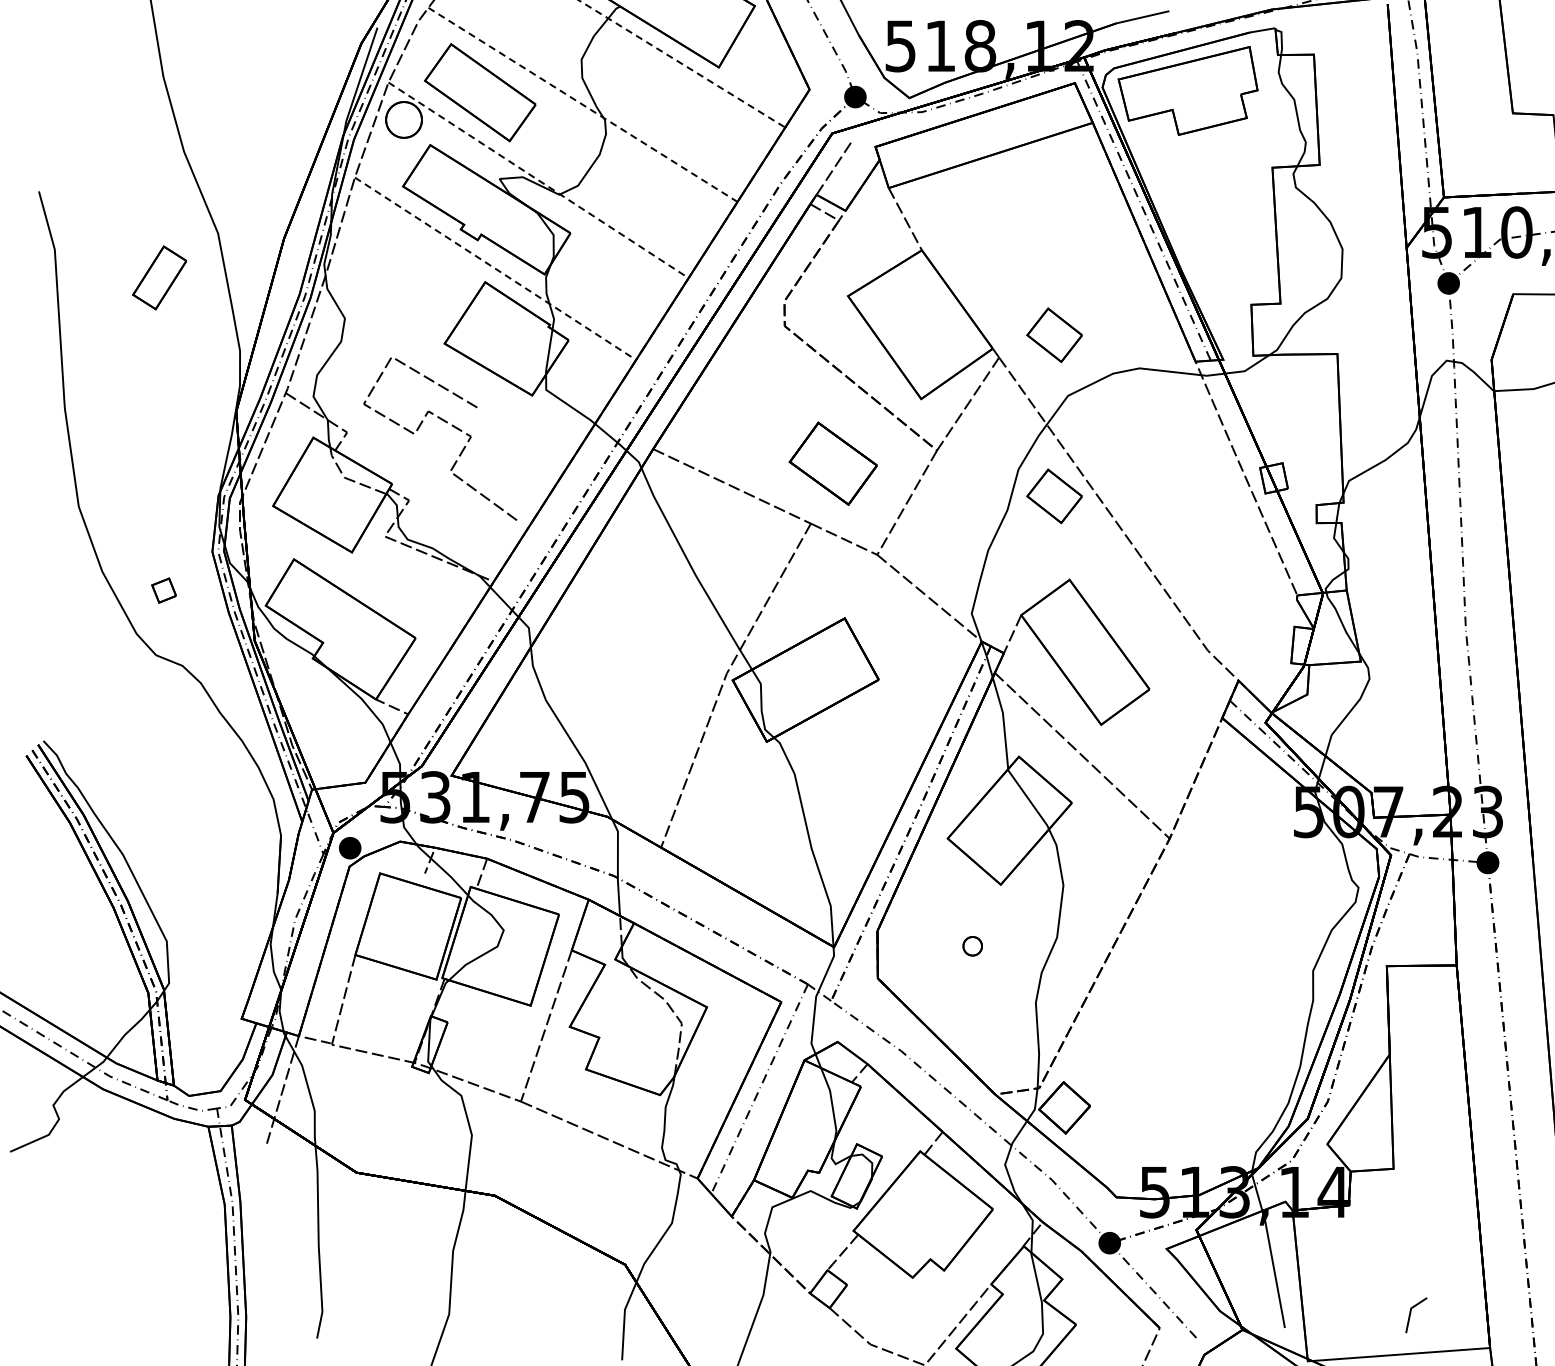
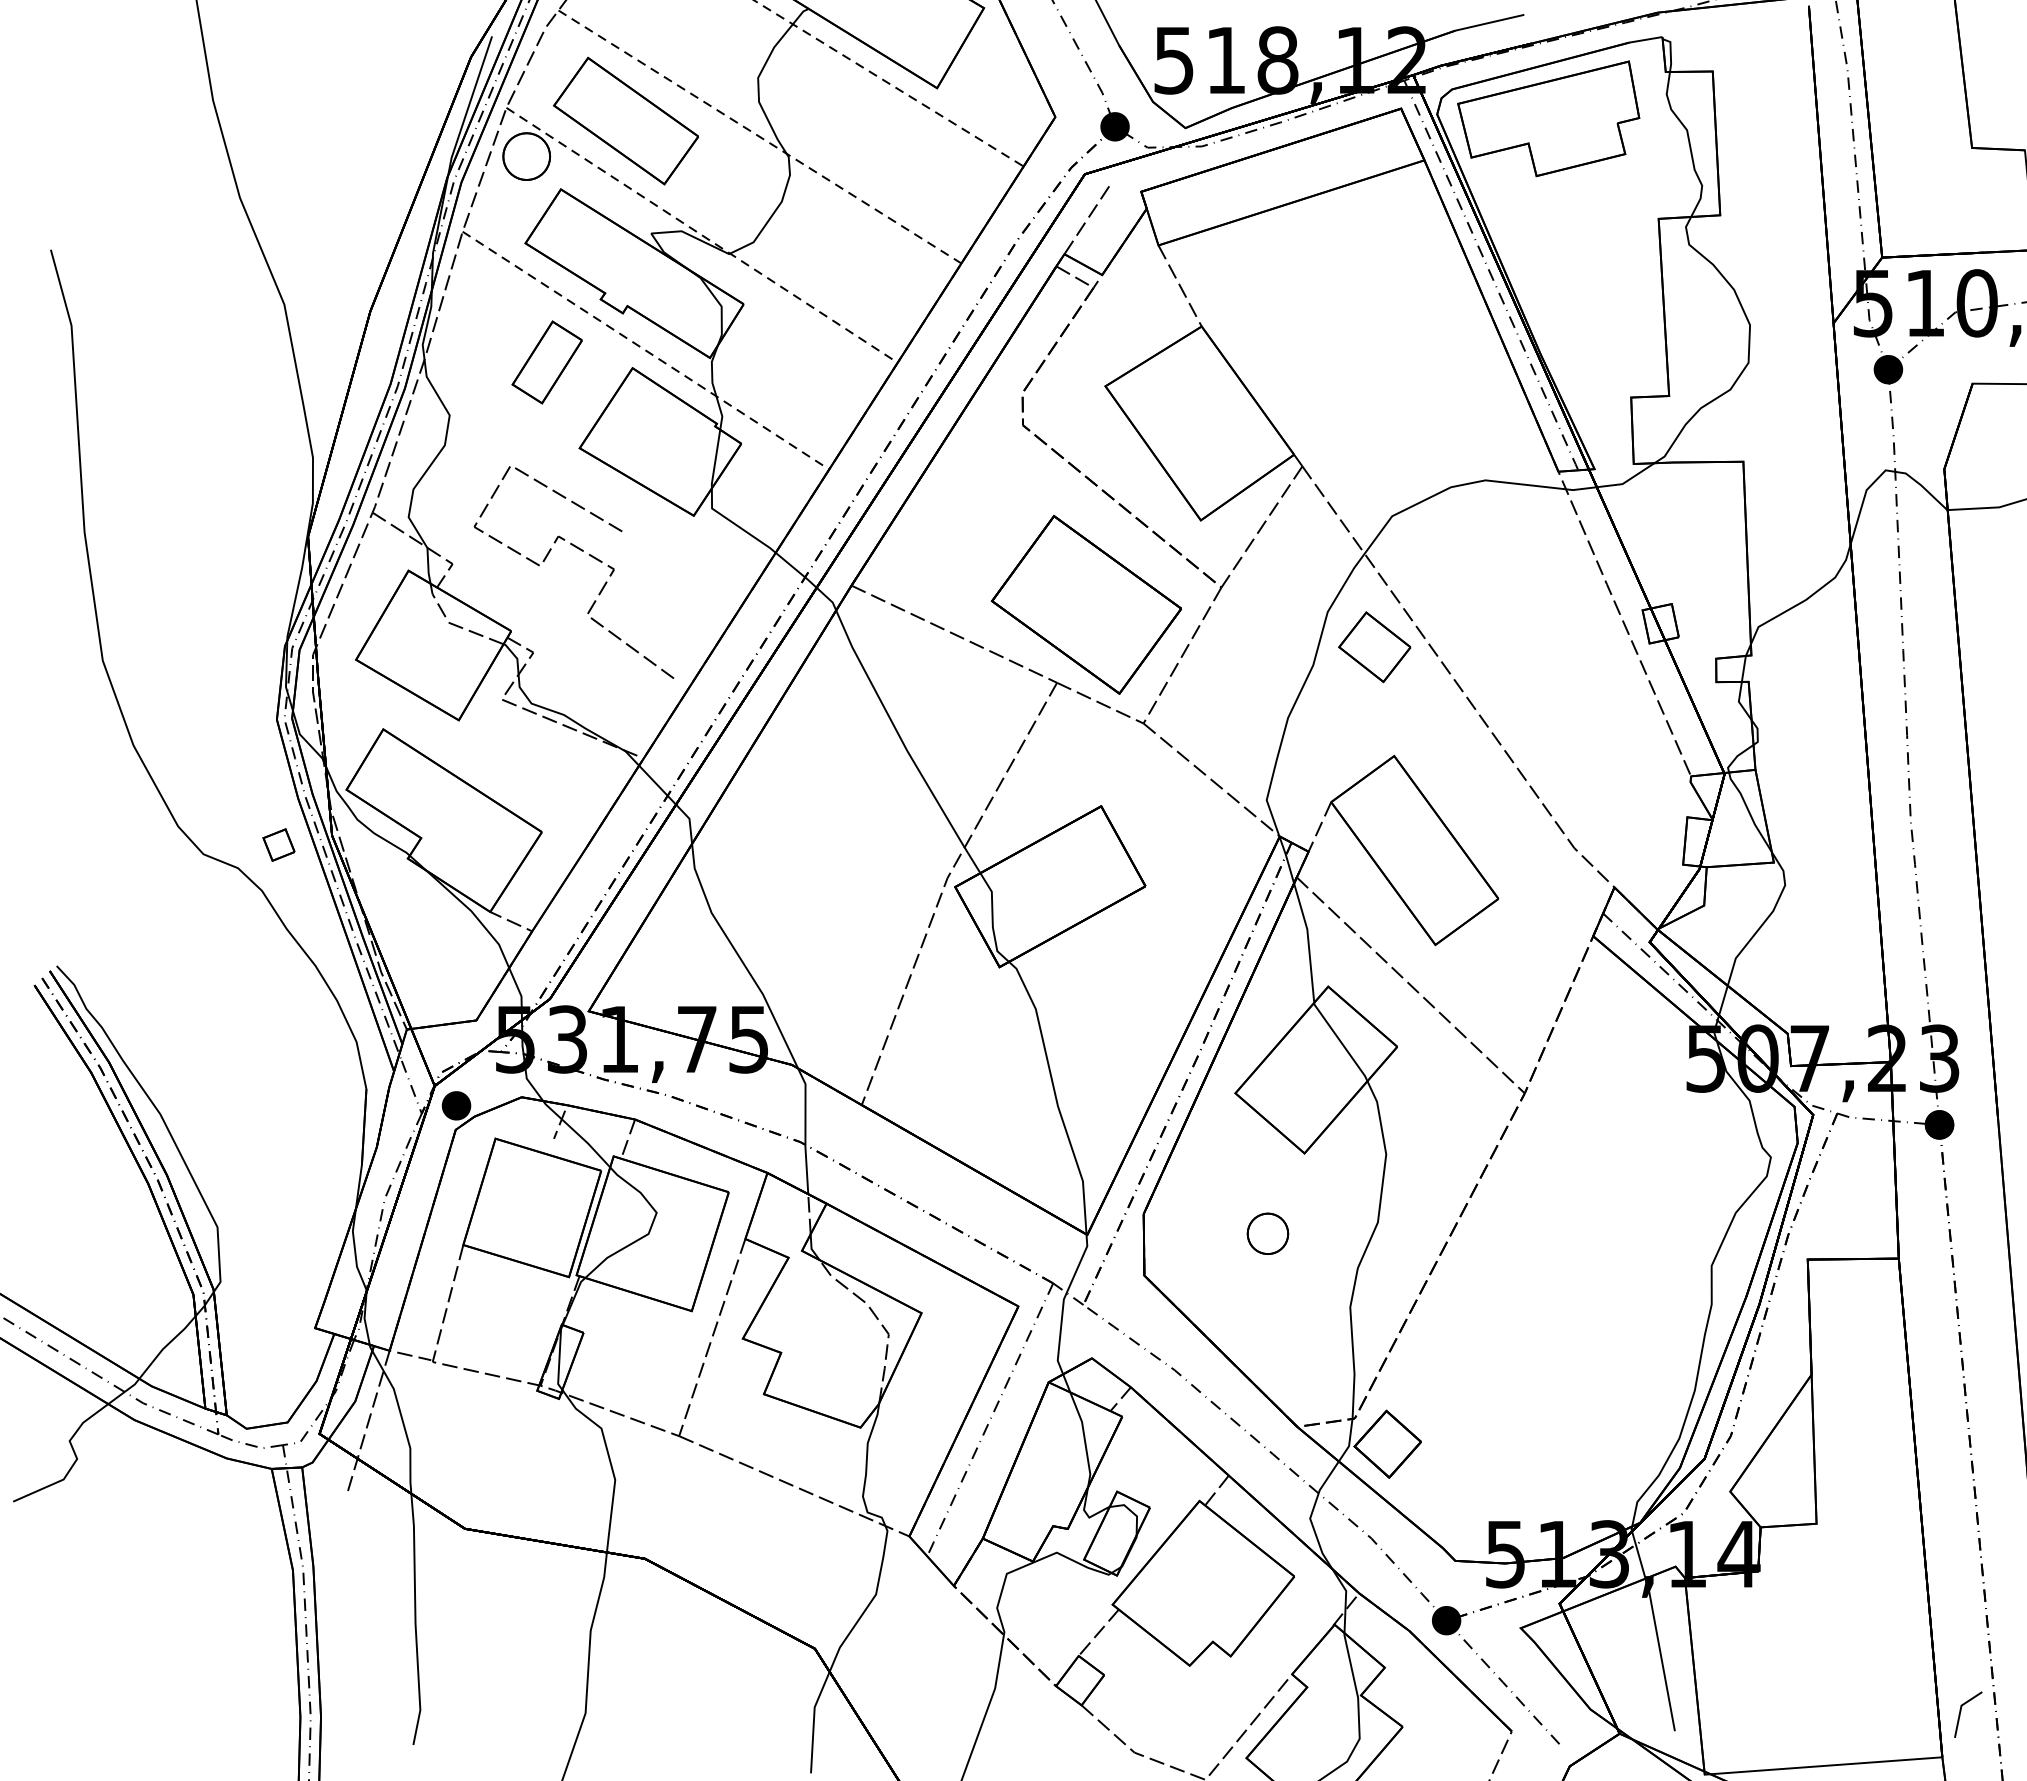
part: (159, 277) -> (546, 362), moved
part: (1054, 335) -> (1374, 437), removed
part: (832, 463) -> (1085, 604), size x1.67
part: (163, 590) -> (278, 844), moved
part: (972, 946) -> (1267, 1233), size x1.67
line: (1411, 1312) -> (1961, 1711), moved

